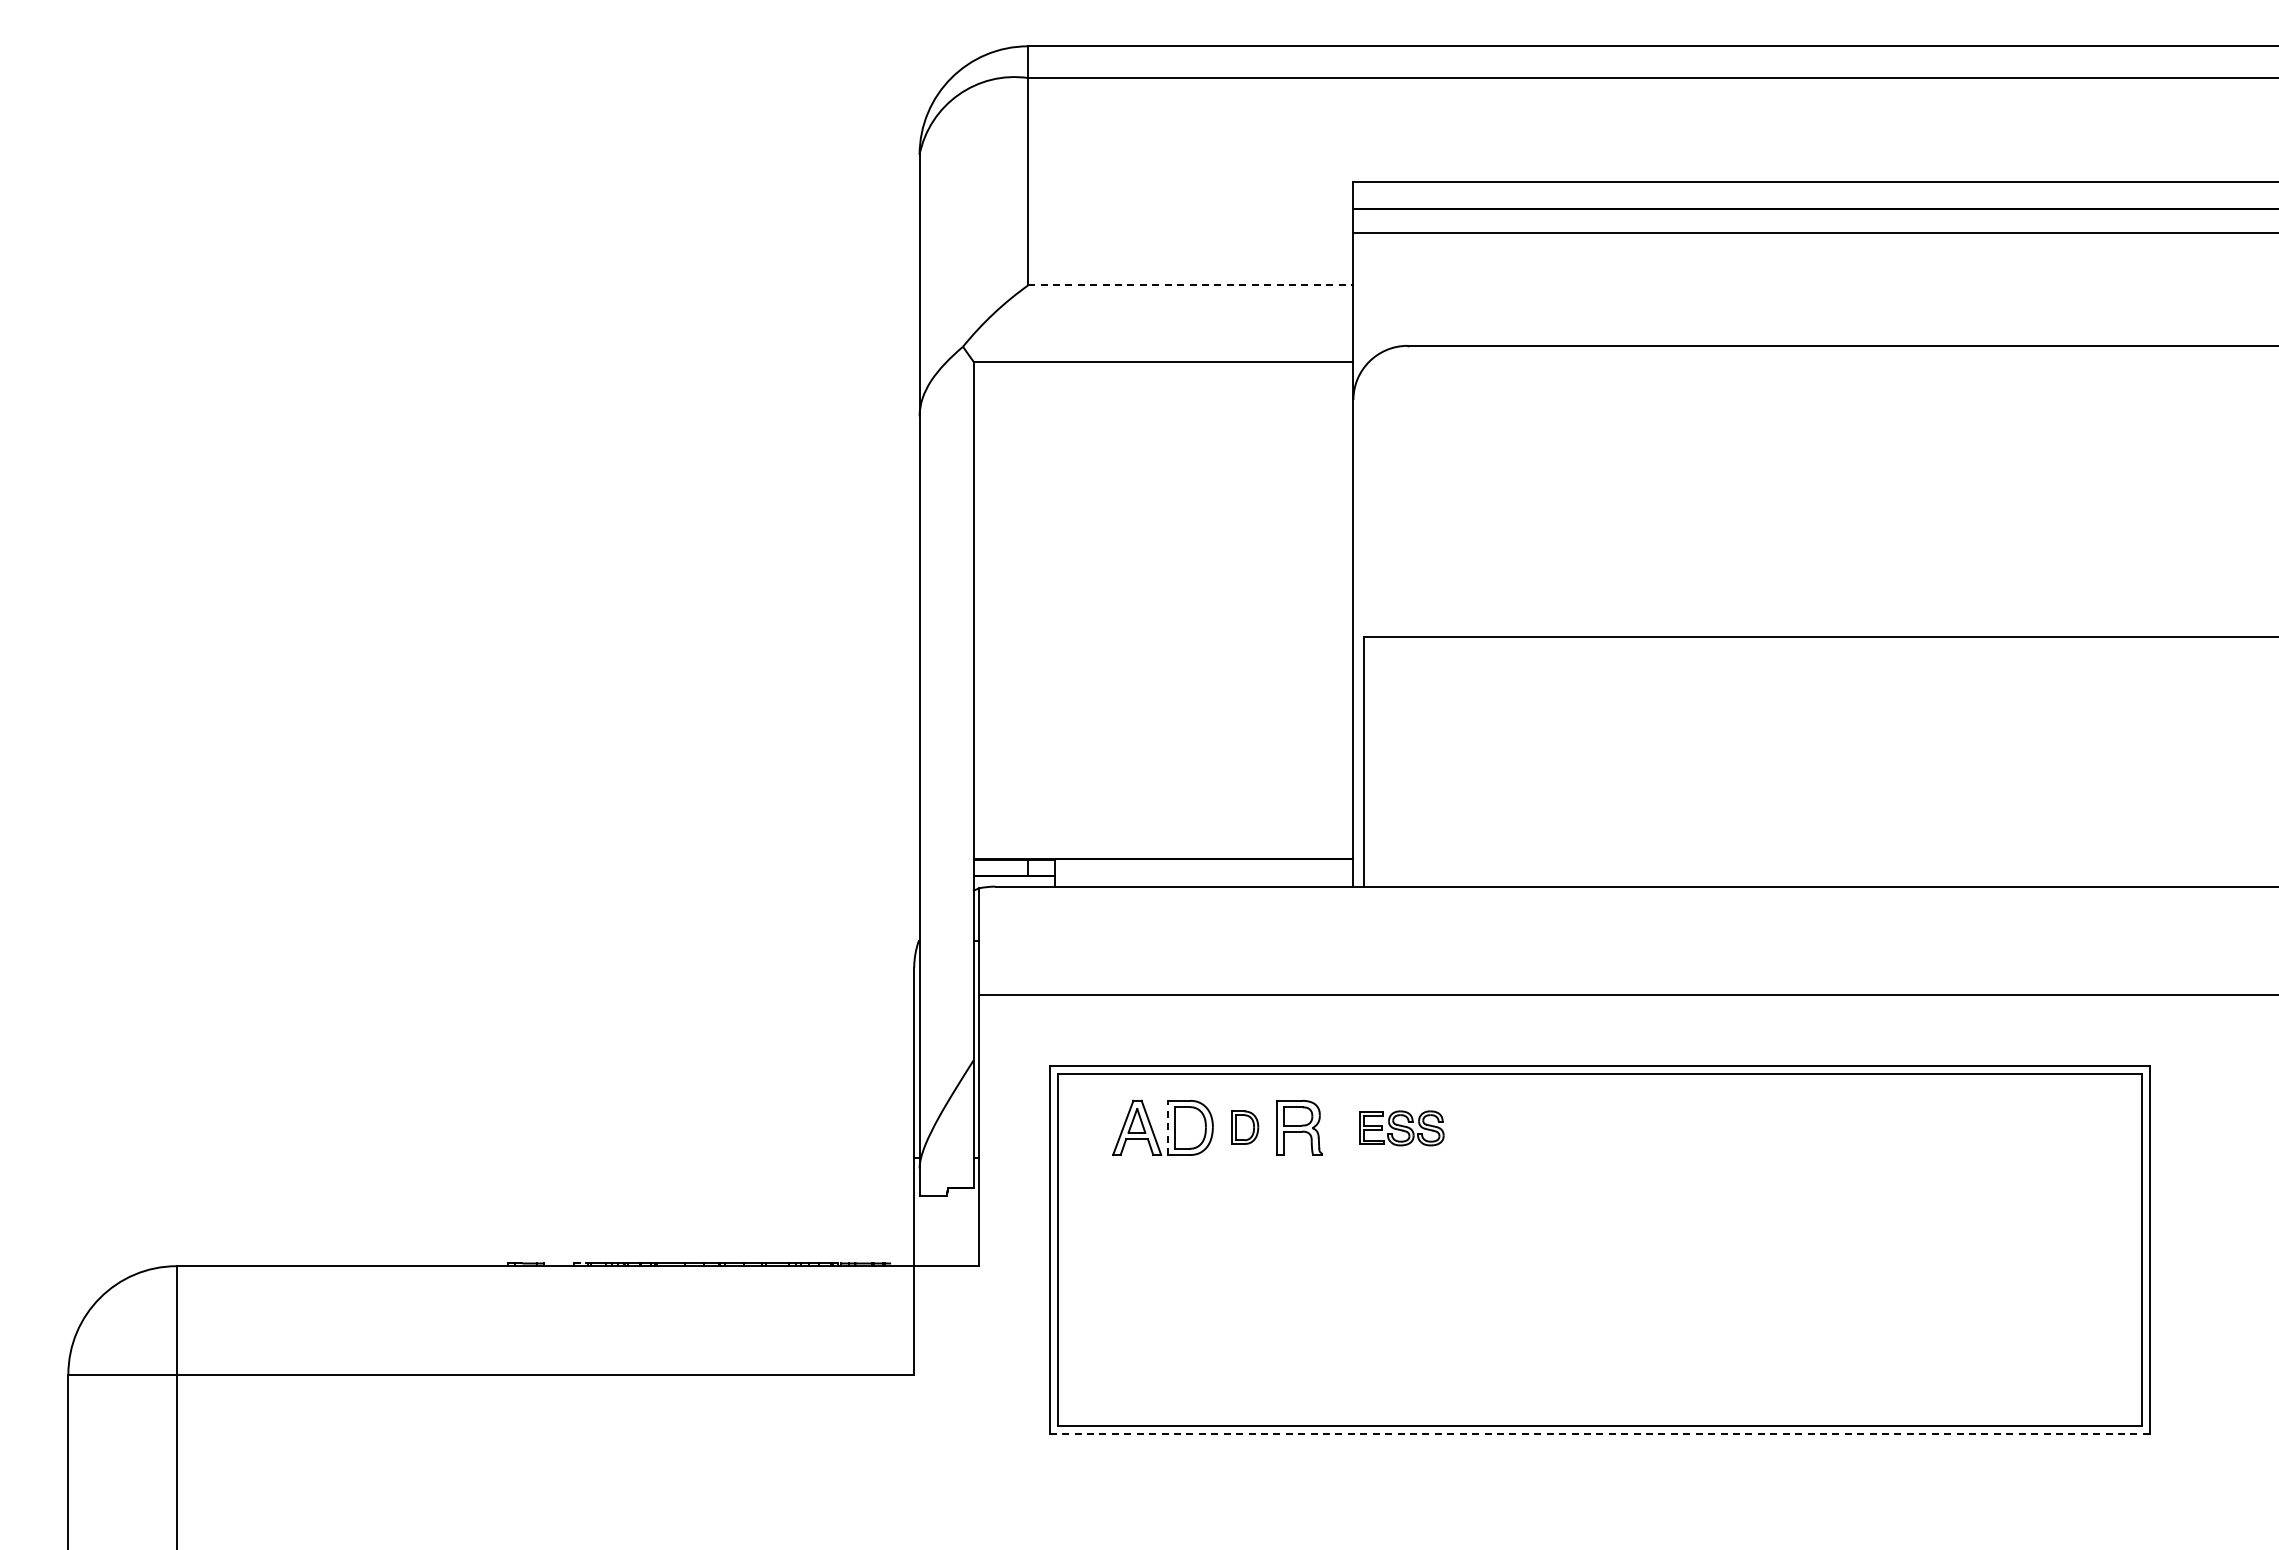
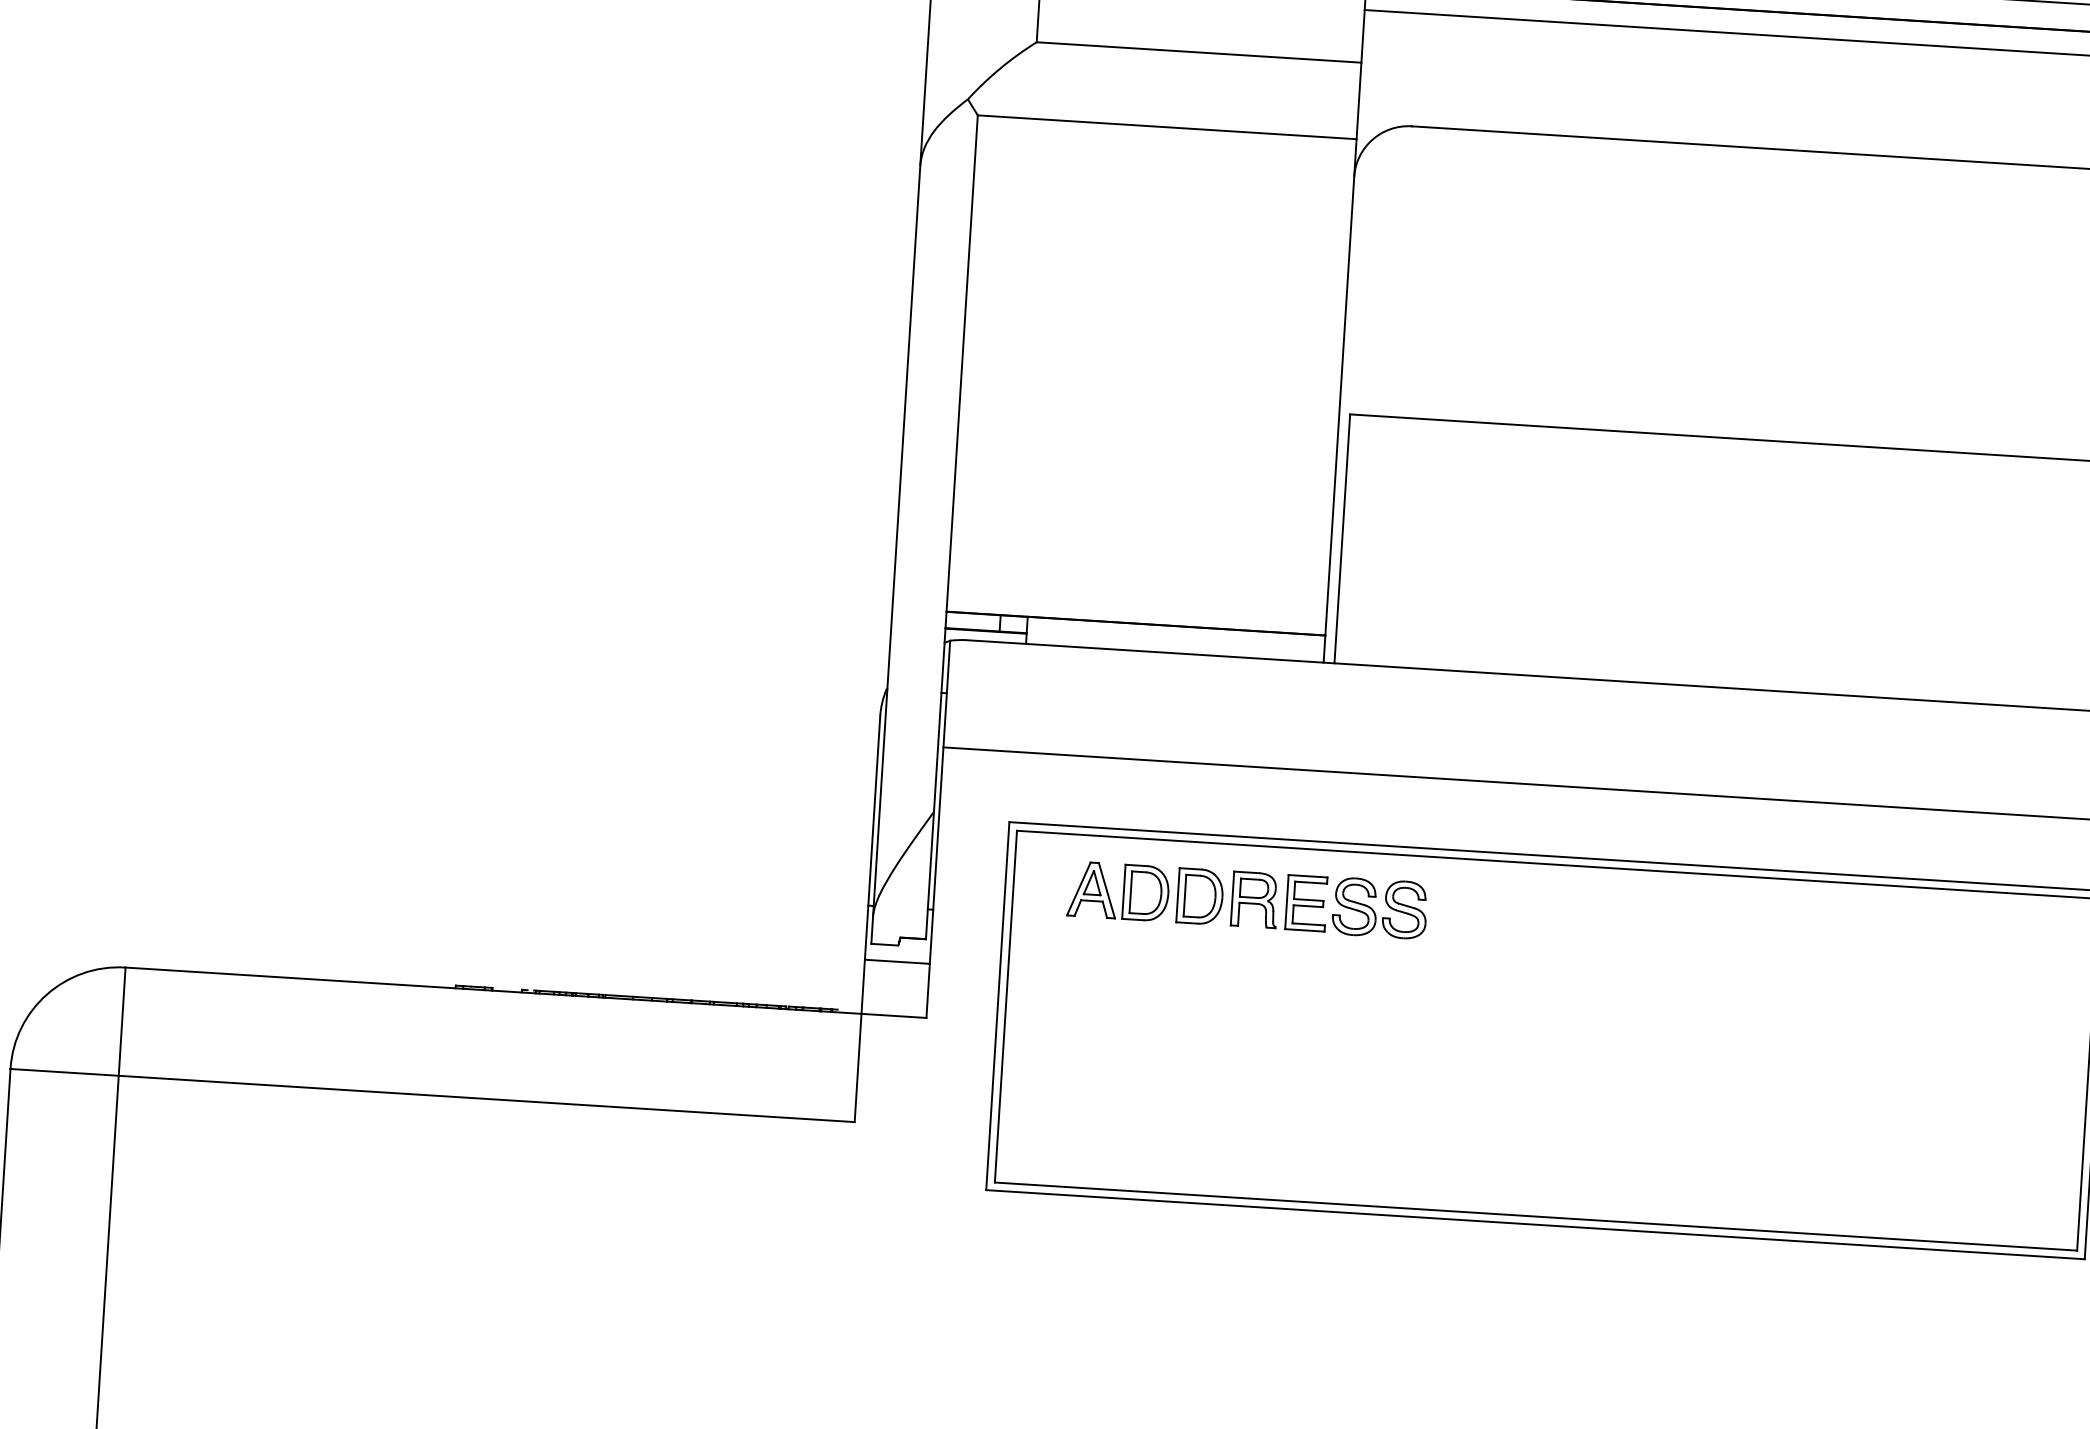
line: (1190, 285) -> (1198, 52), dashed -> solid
line: (1168, 1127) -> (1124, 891), dashed -> solid
part: (1244, 1127) -> (1199, 896), size x1.67
part: (1401, 1128) -> (1356, 907), size x1.67
line: (946, 1211) -> (897, 961), added
line: (1600, 1434) -> (1535, 1224), dashed -> solid

